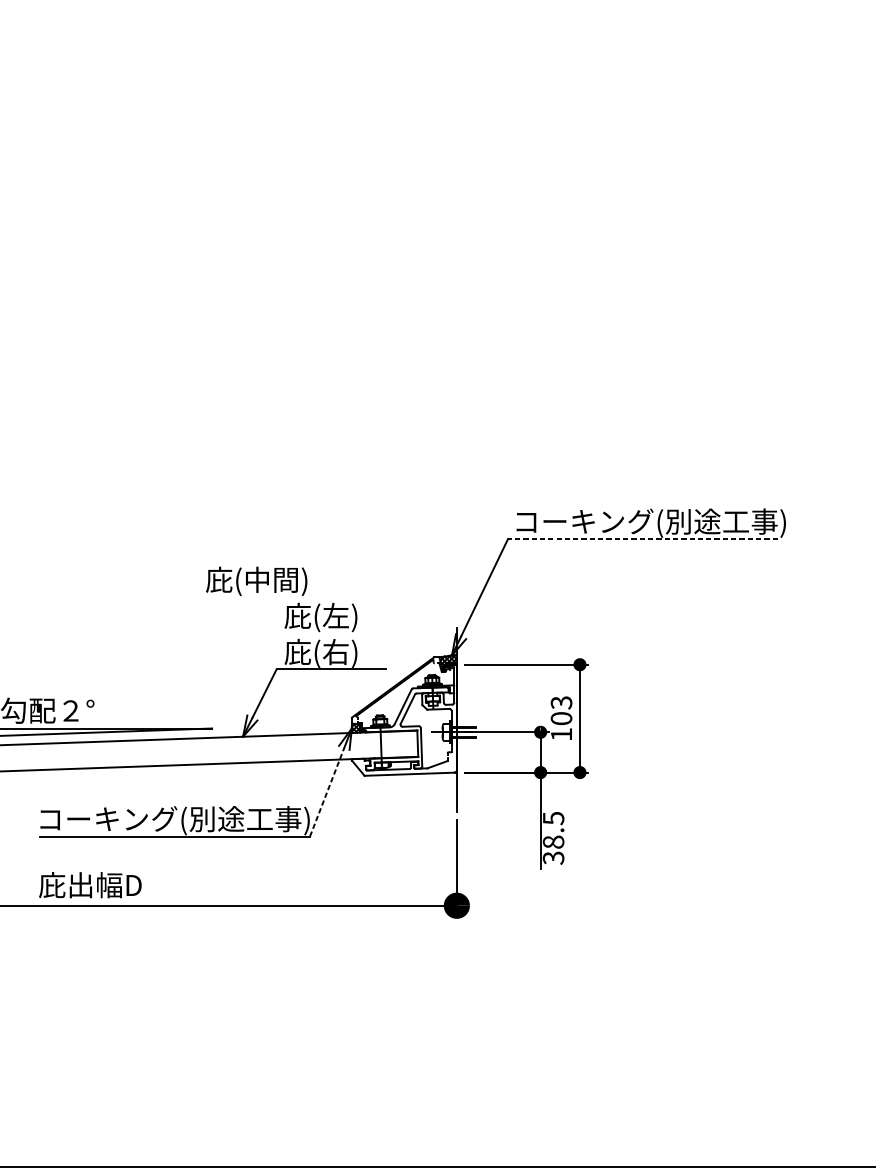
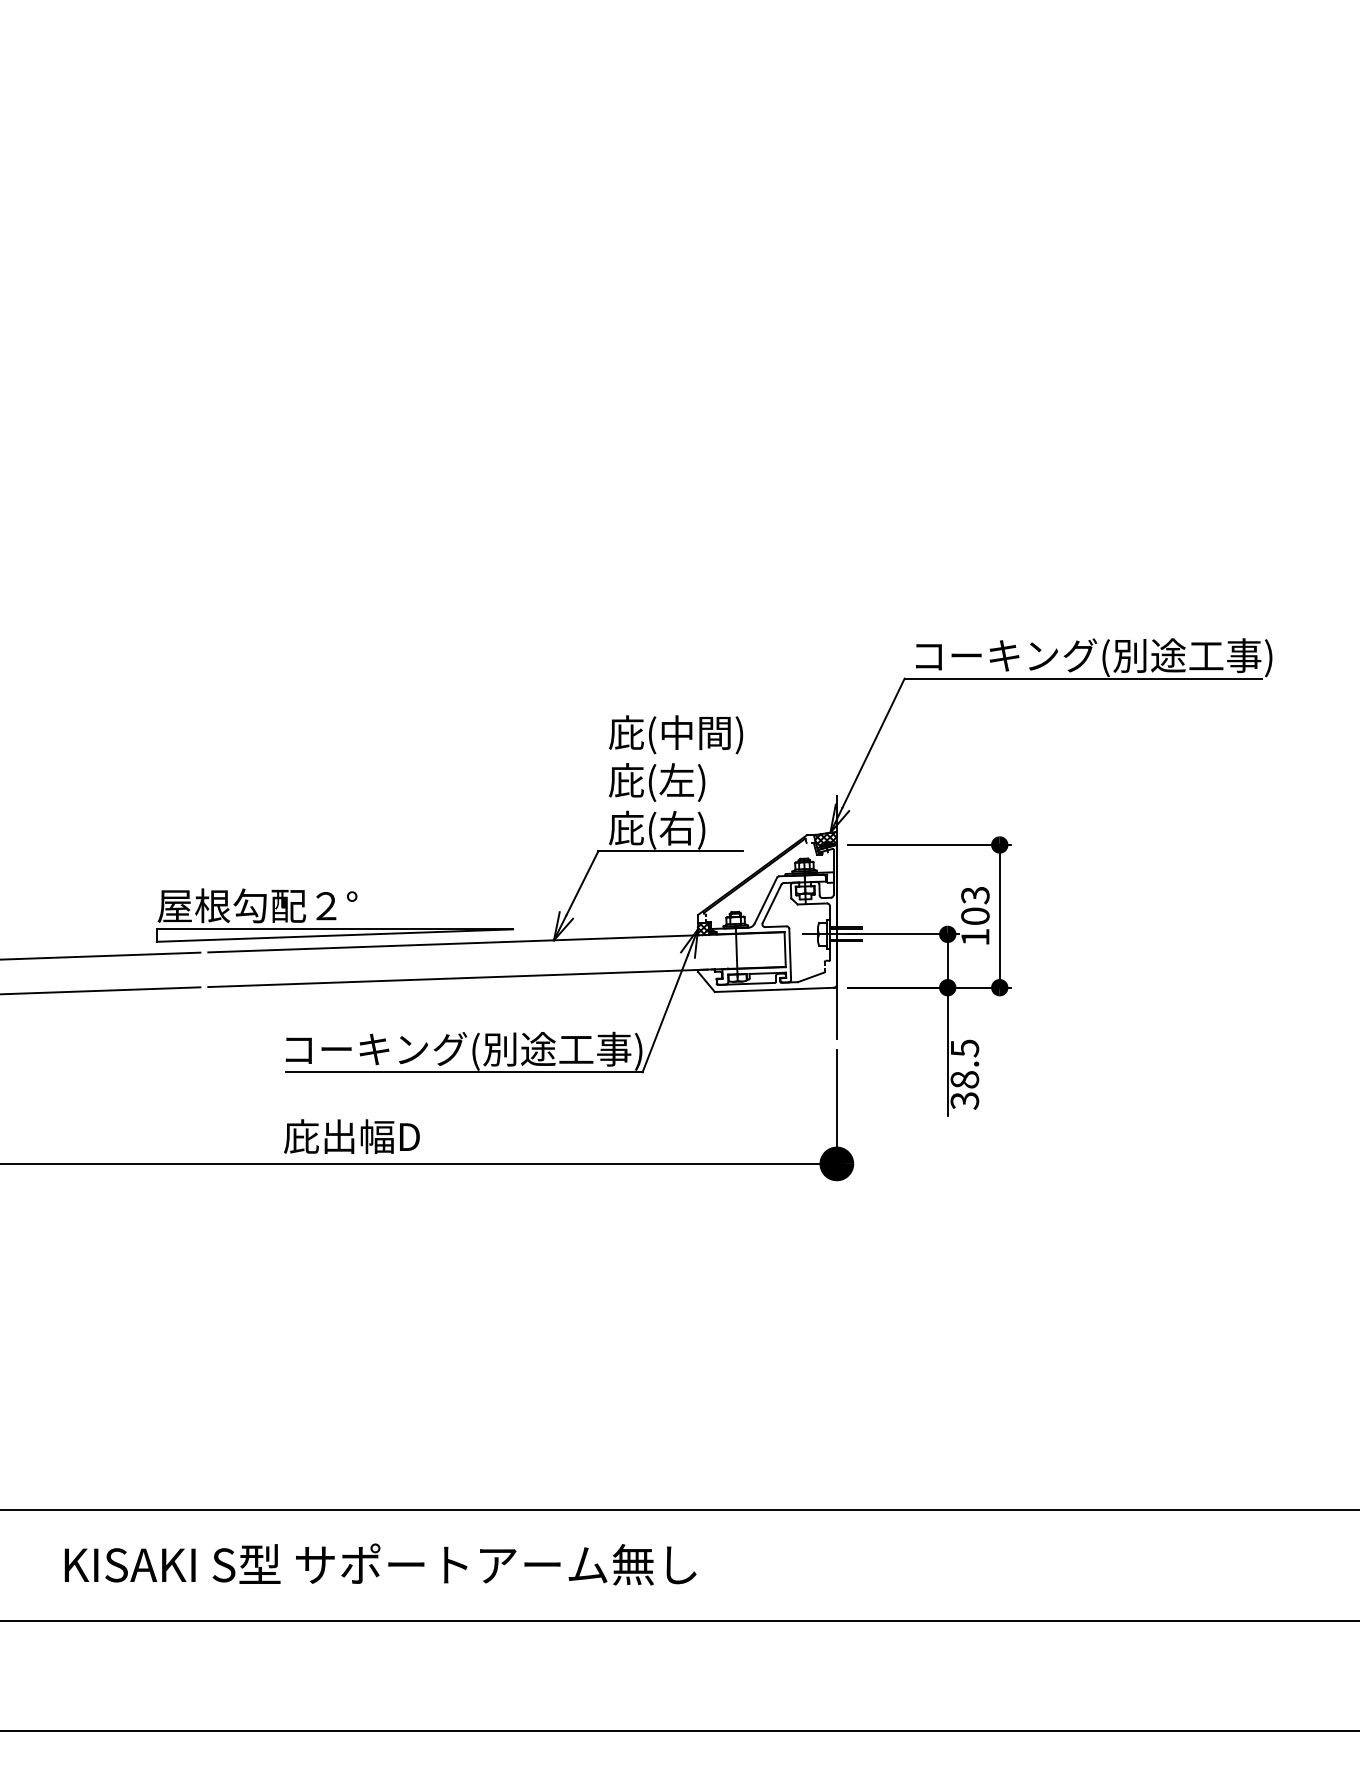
line: (643, 538) -> (1083, 678), dashed -> solid
text: (257, 581) -> (676, 734), moved
line: (327, 792) -> (665, 1013), dashed -> solid

